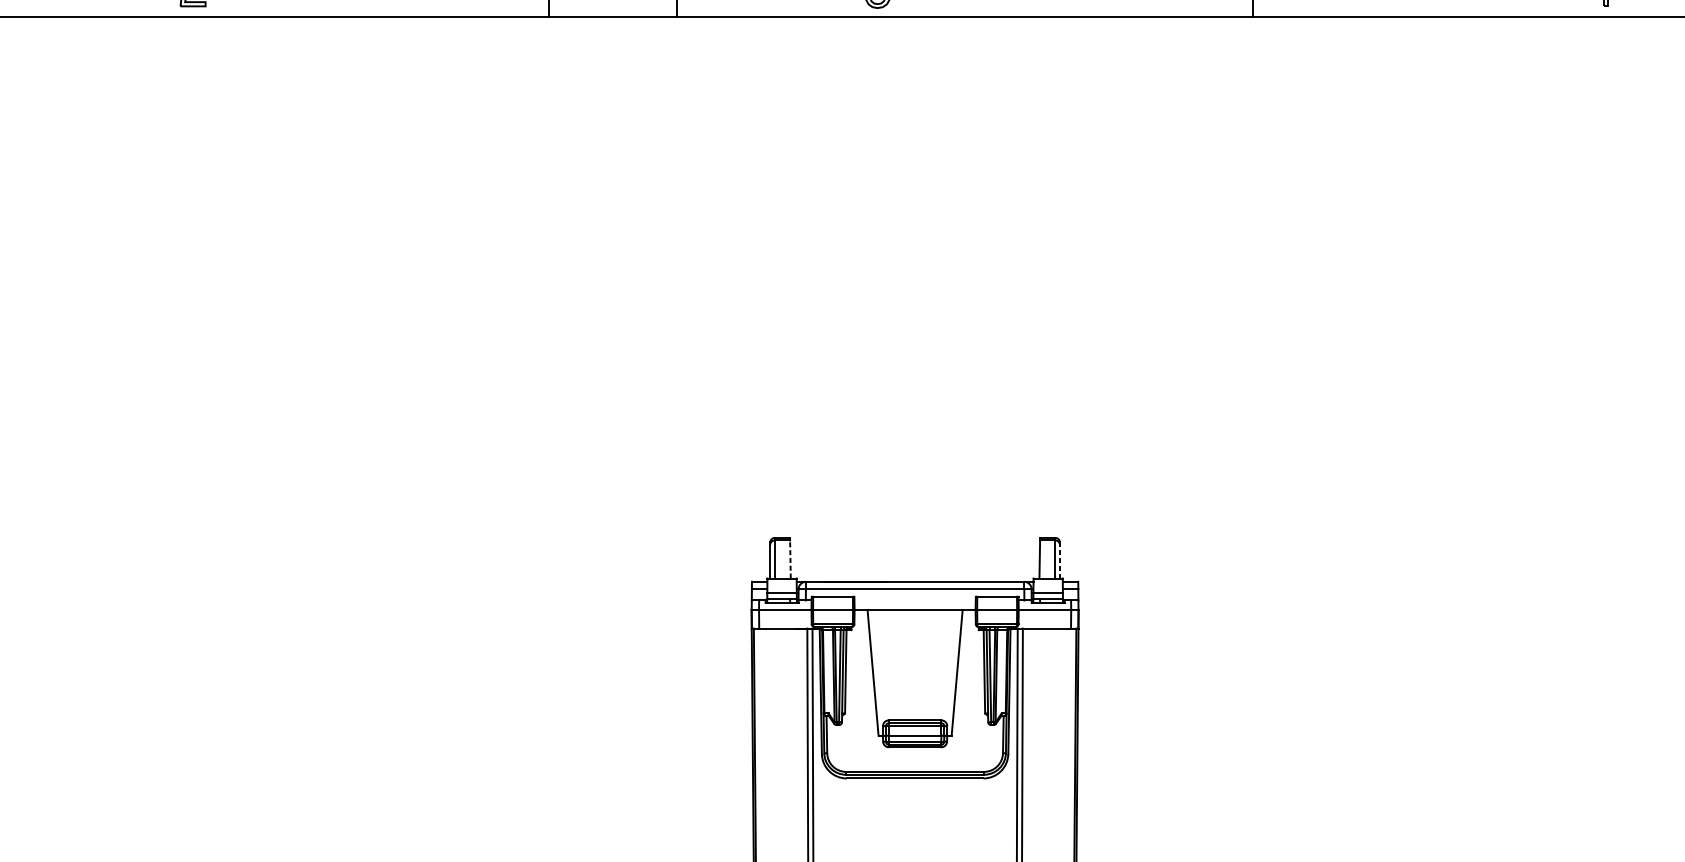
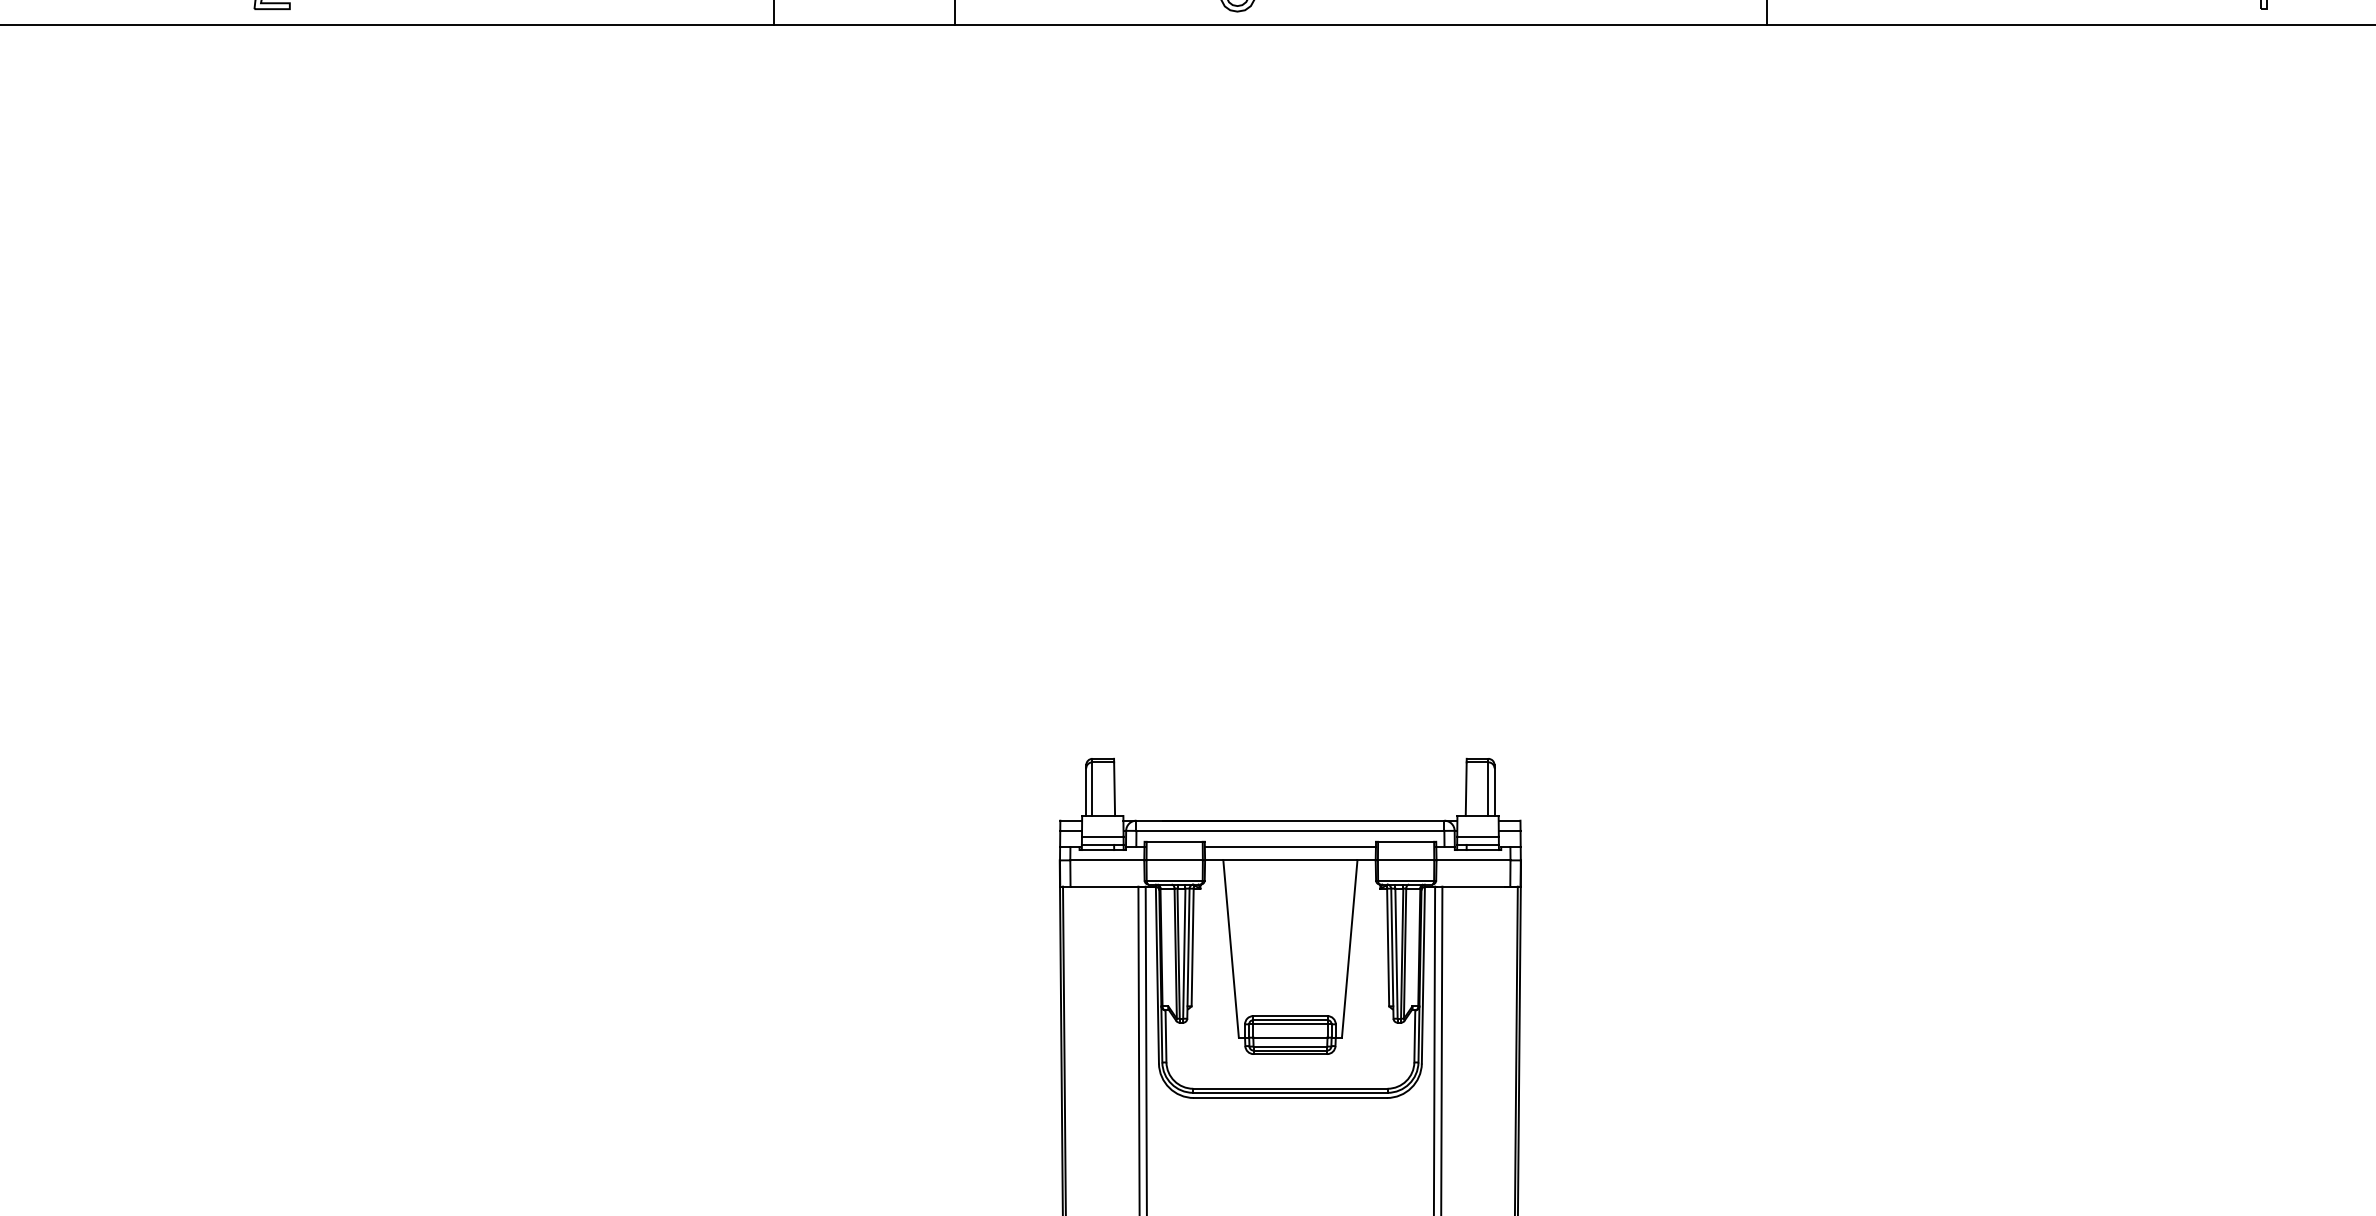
line: (790, 559) -> (1114, 789), dashed -> solid
line: (1059, 561) -> (1494, 792), dashed -> solid
line: (914, 600) -> (1289, 846), added

